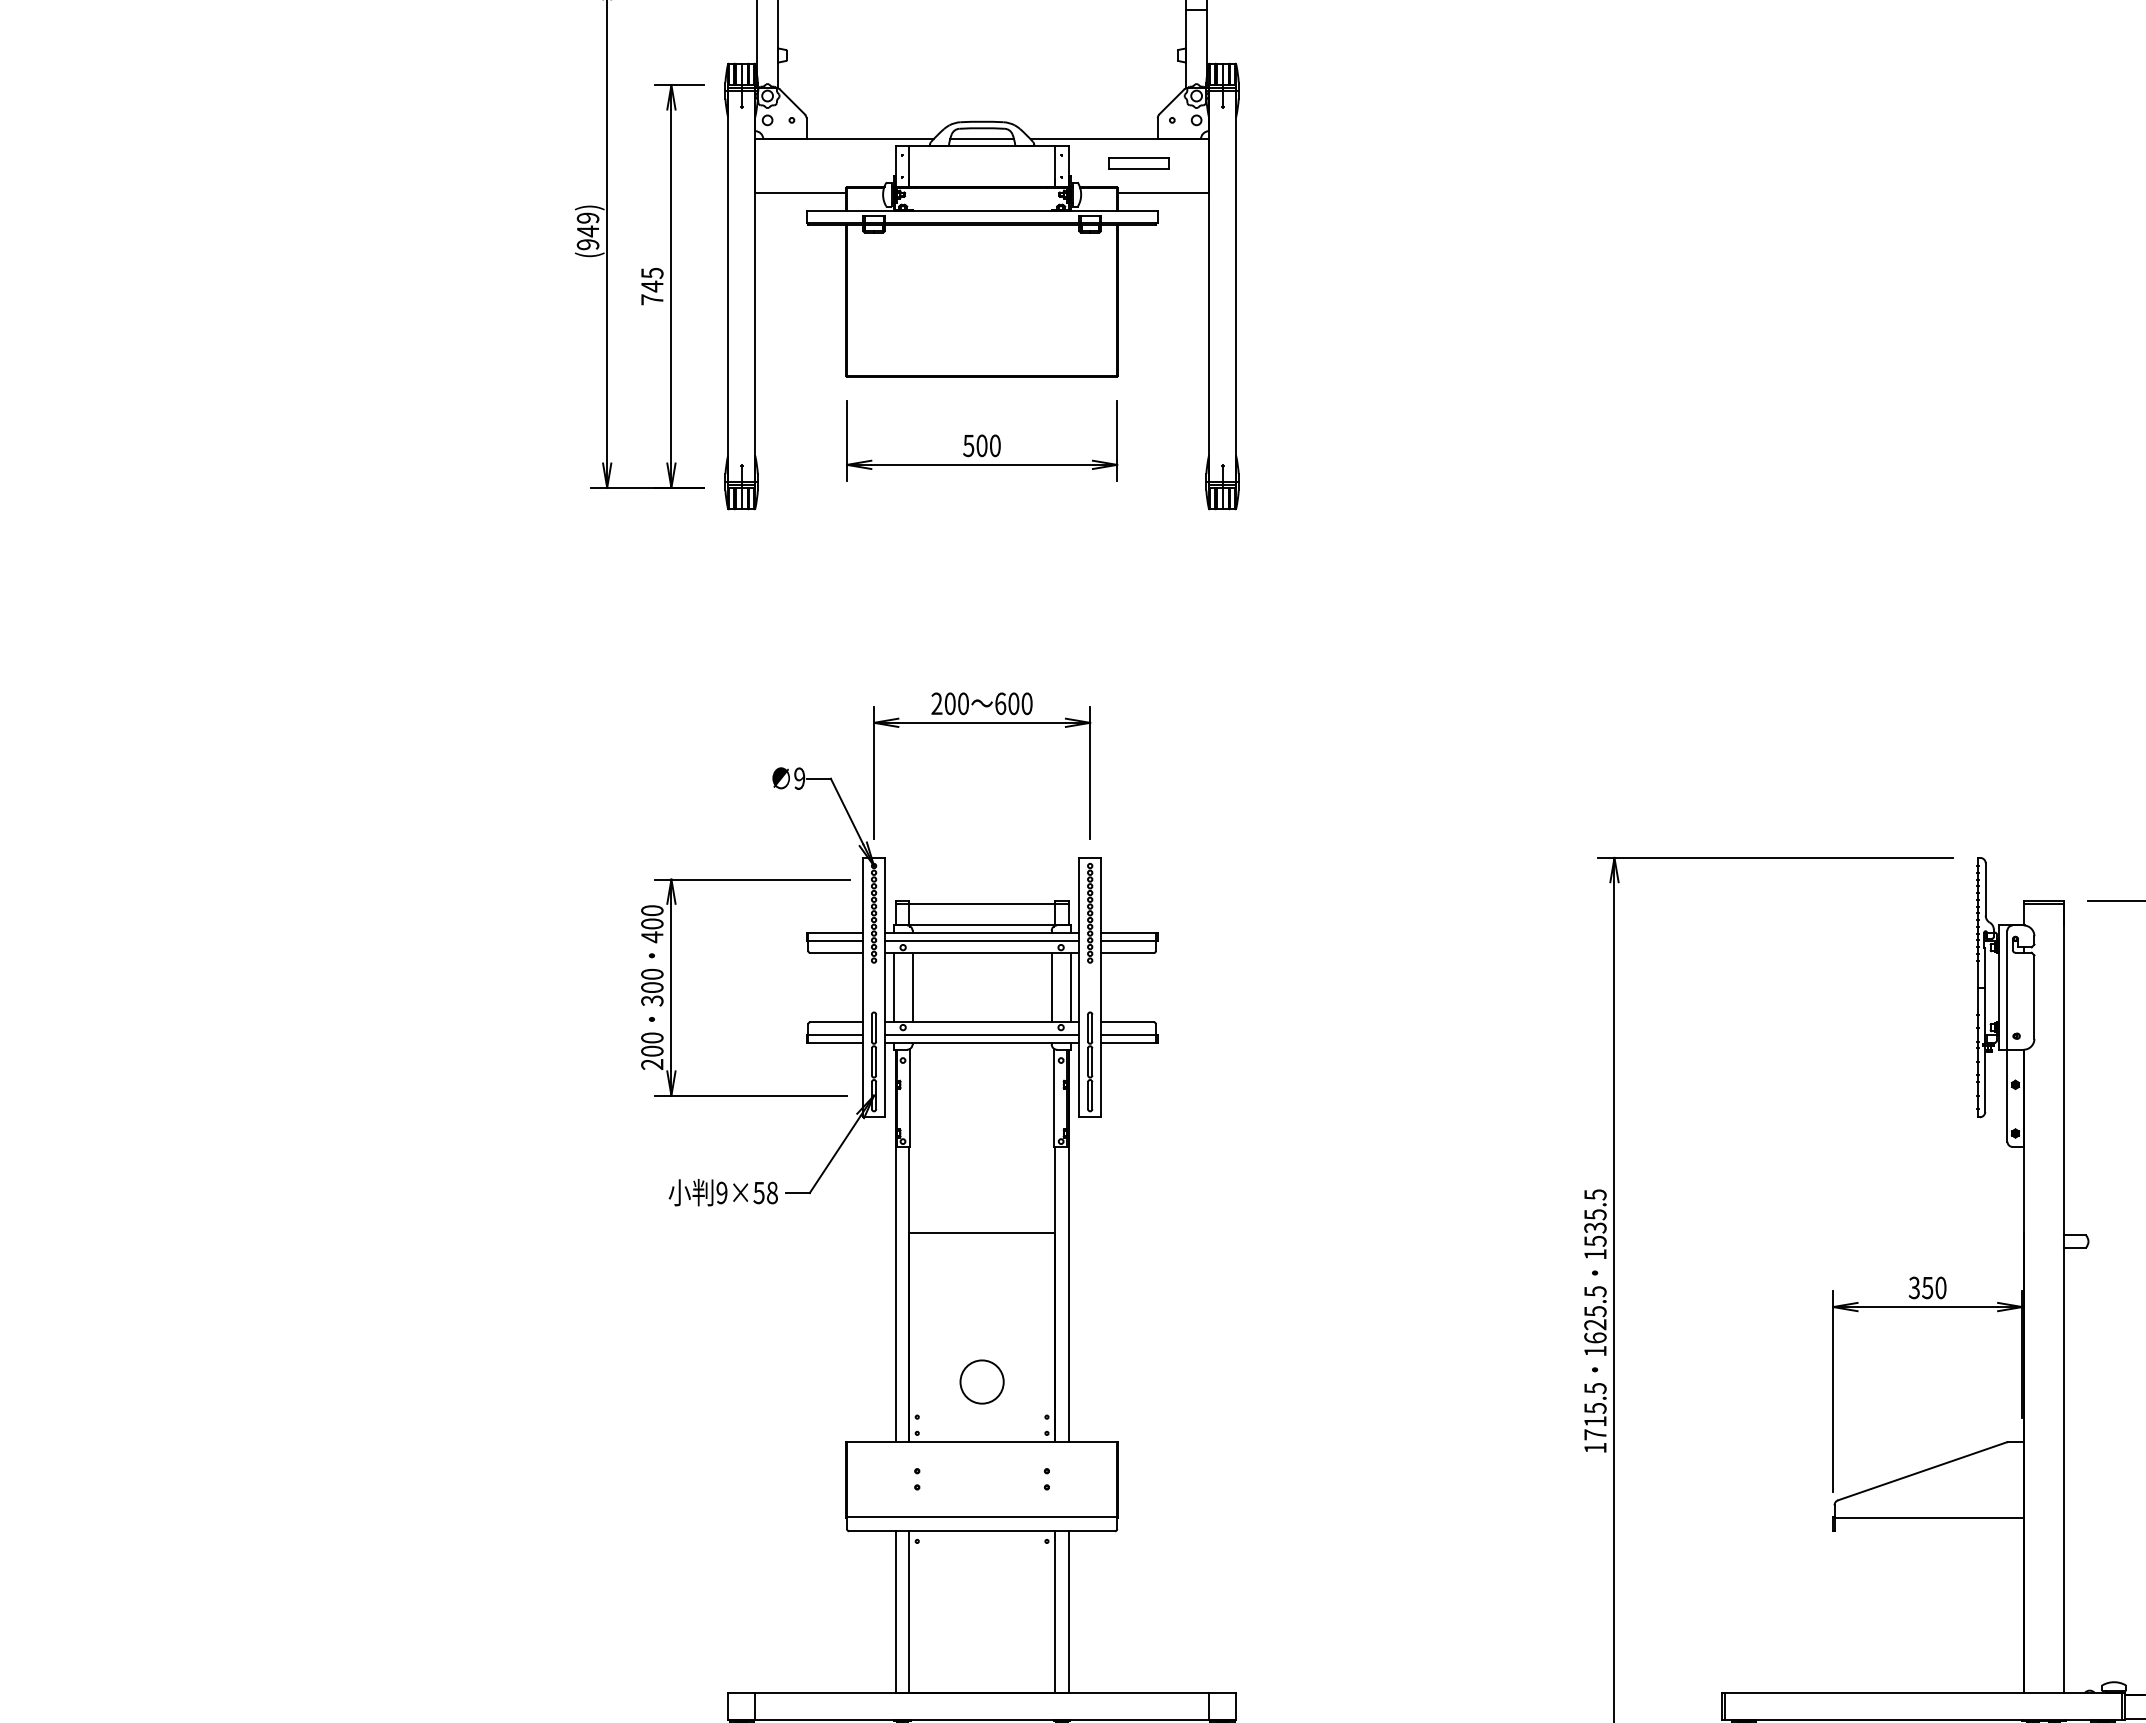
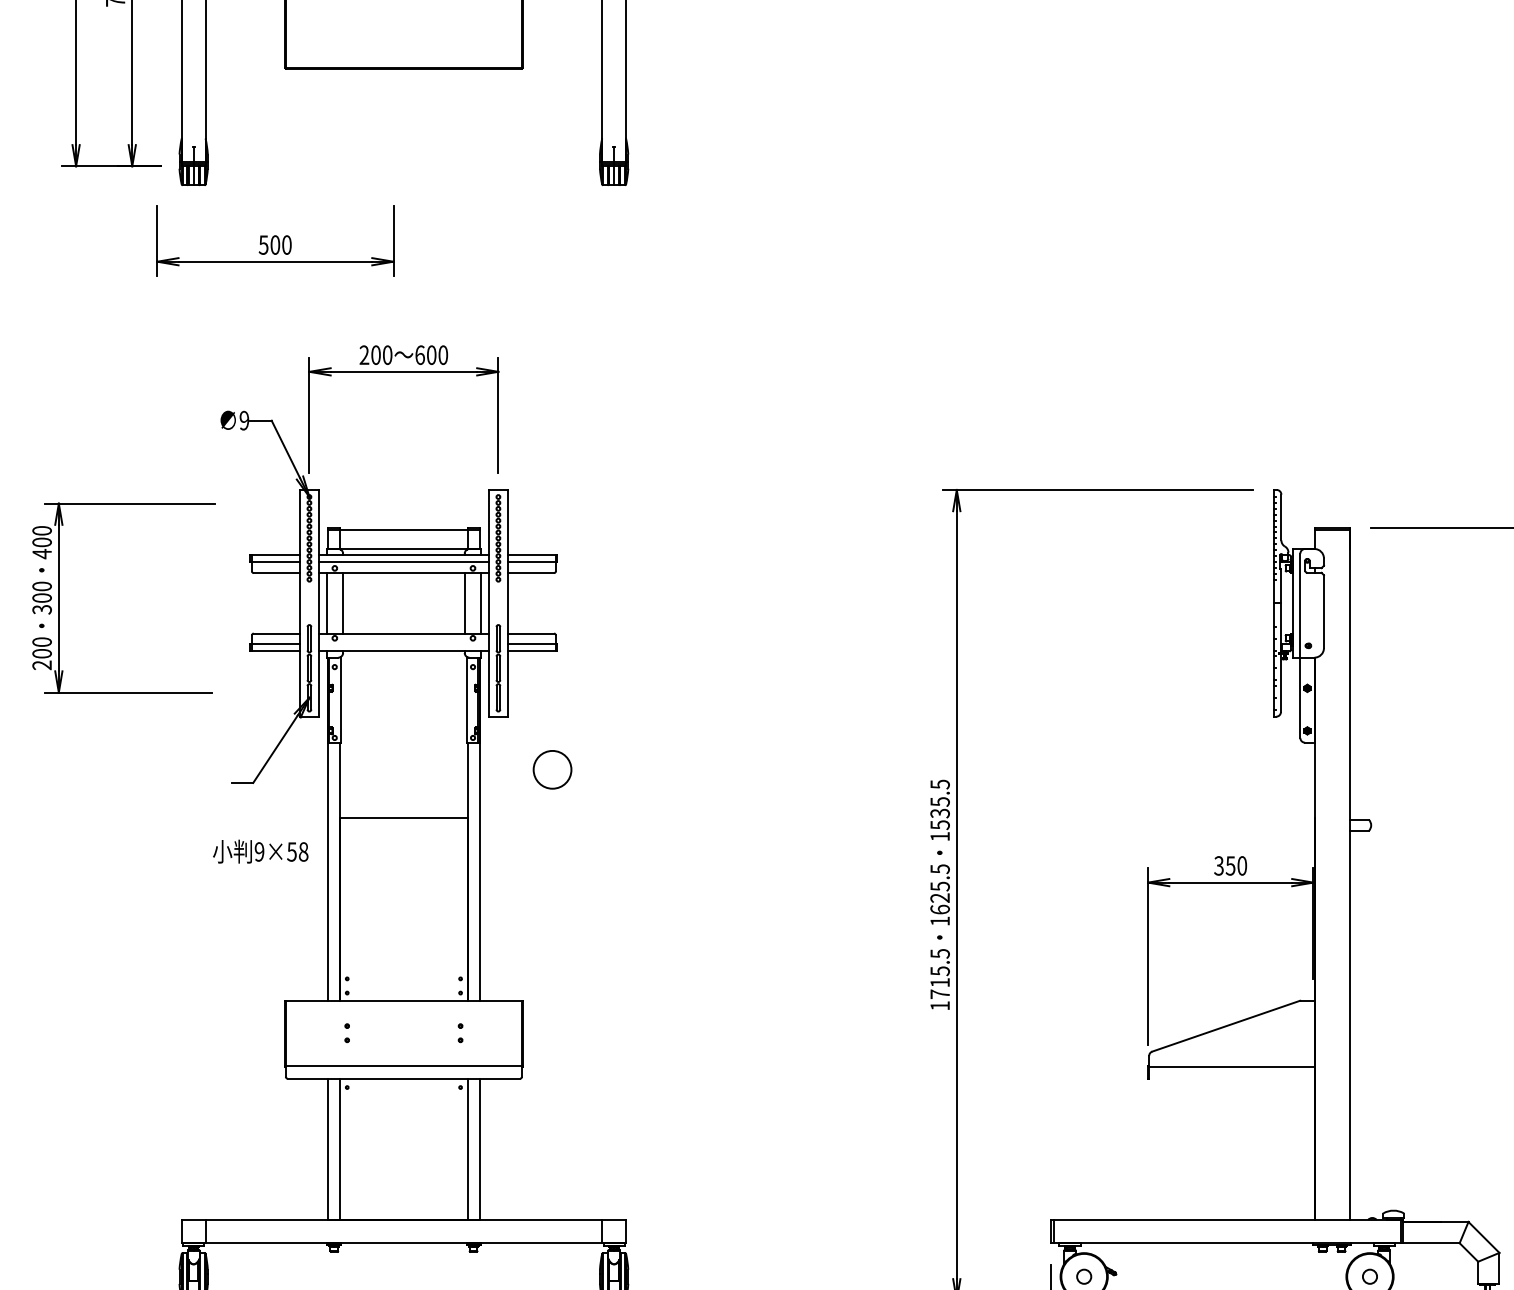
part: (982, 440) -> (275, 240), moved
part: (671, 987) -> (58, 597), moved
line: (981, 1034) -> (403, 644), removed
text: (722, 1192) -> (259, 851), moved
circle: (981, 1381) -> (552, 769), moved

